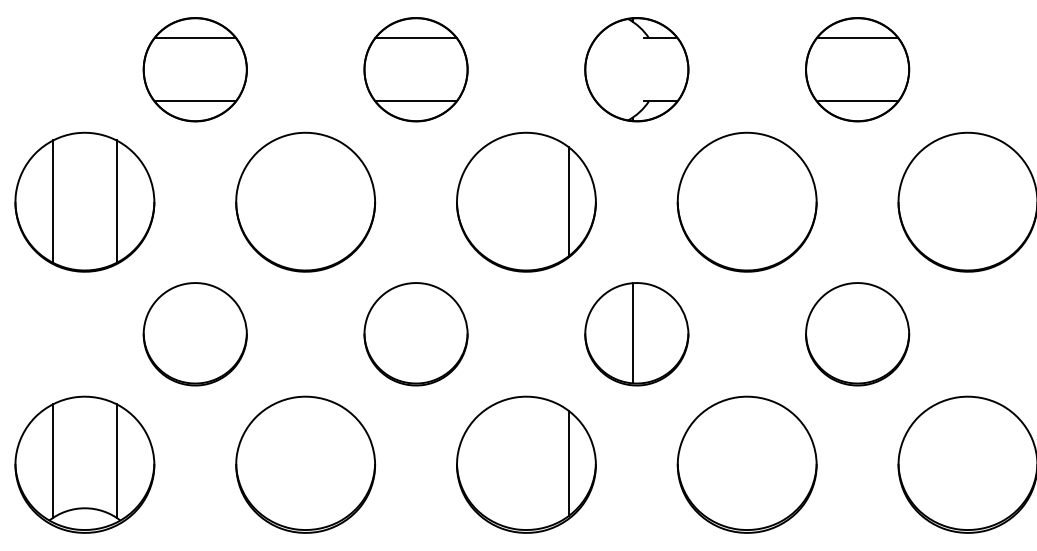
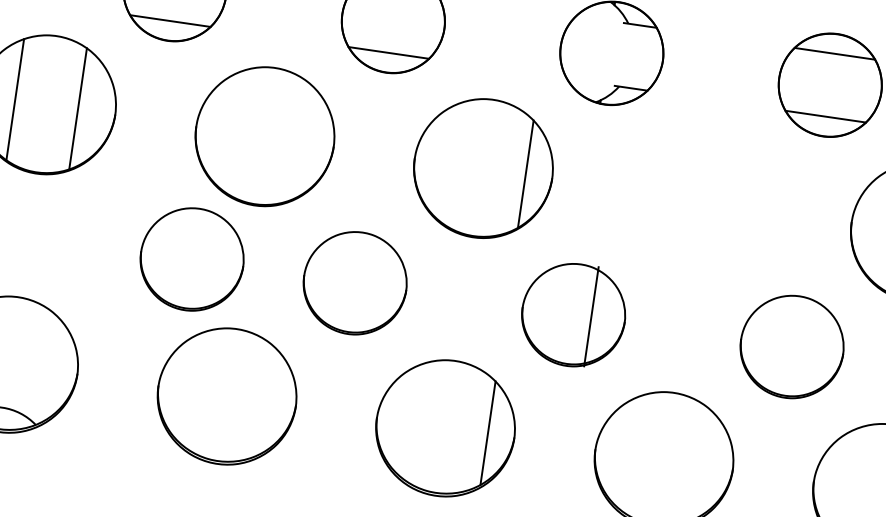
part: (746, 201) -> (701, 199), removed
line: (632, 333) -> (591, 316), moved
part: (194, 334) -> (191, 259), moved
line: (116, 460) -> (40, 364), removed

